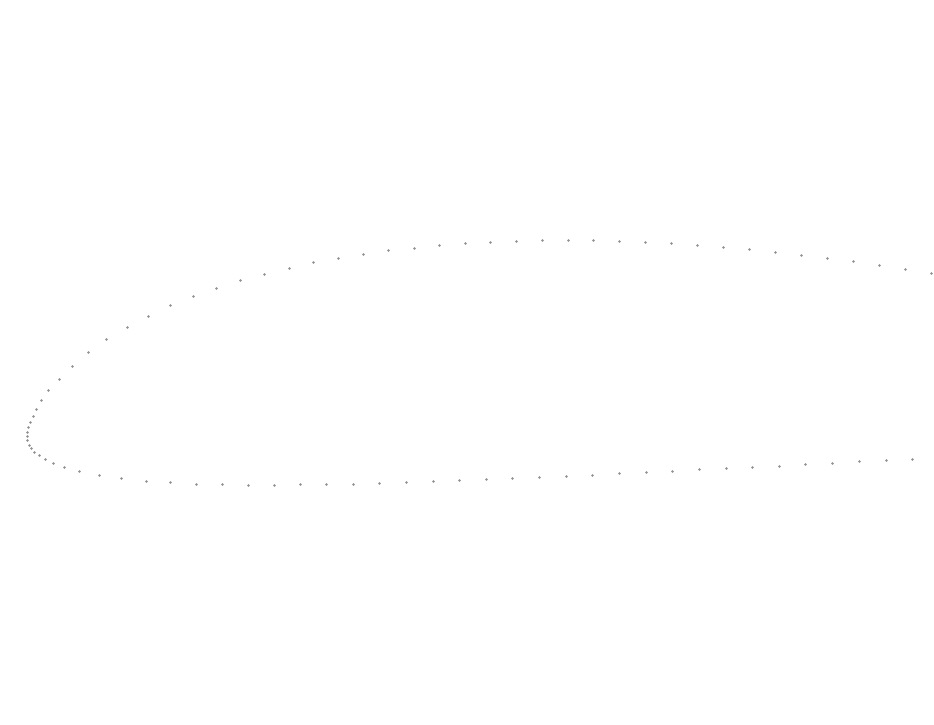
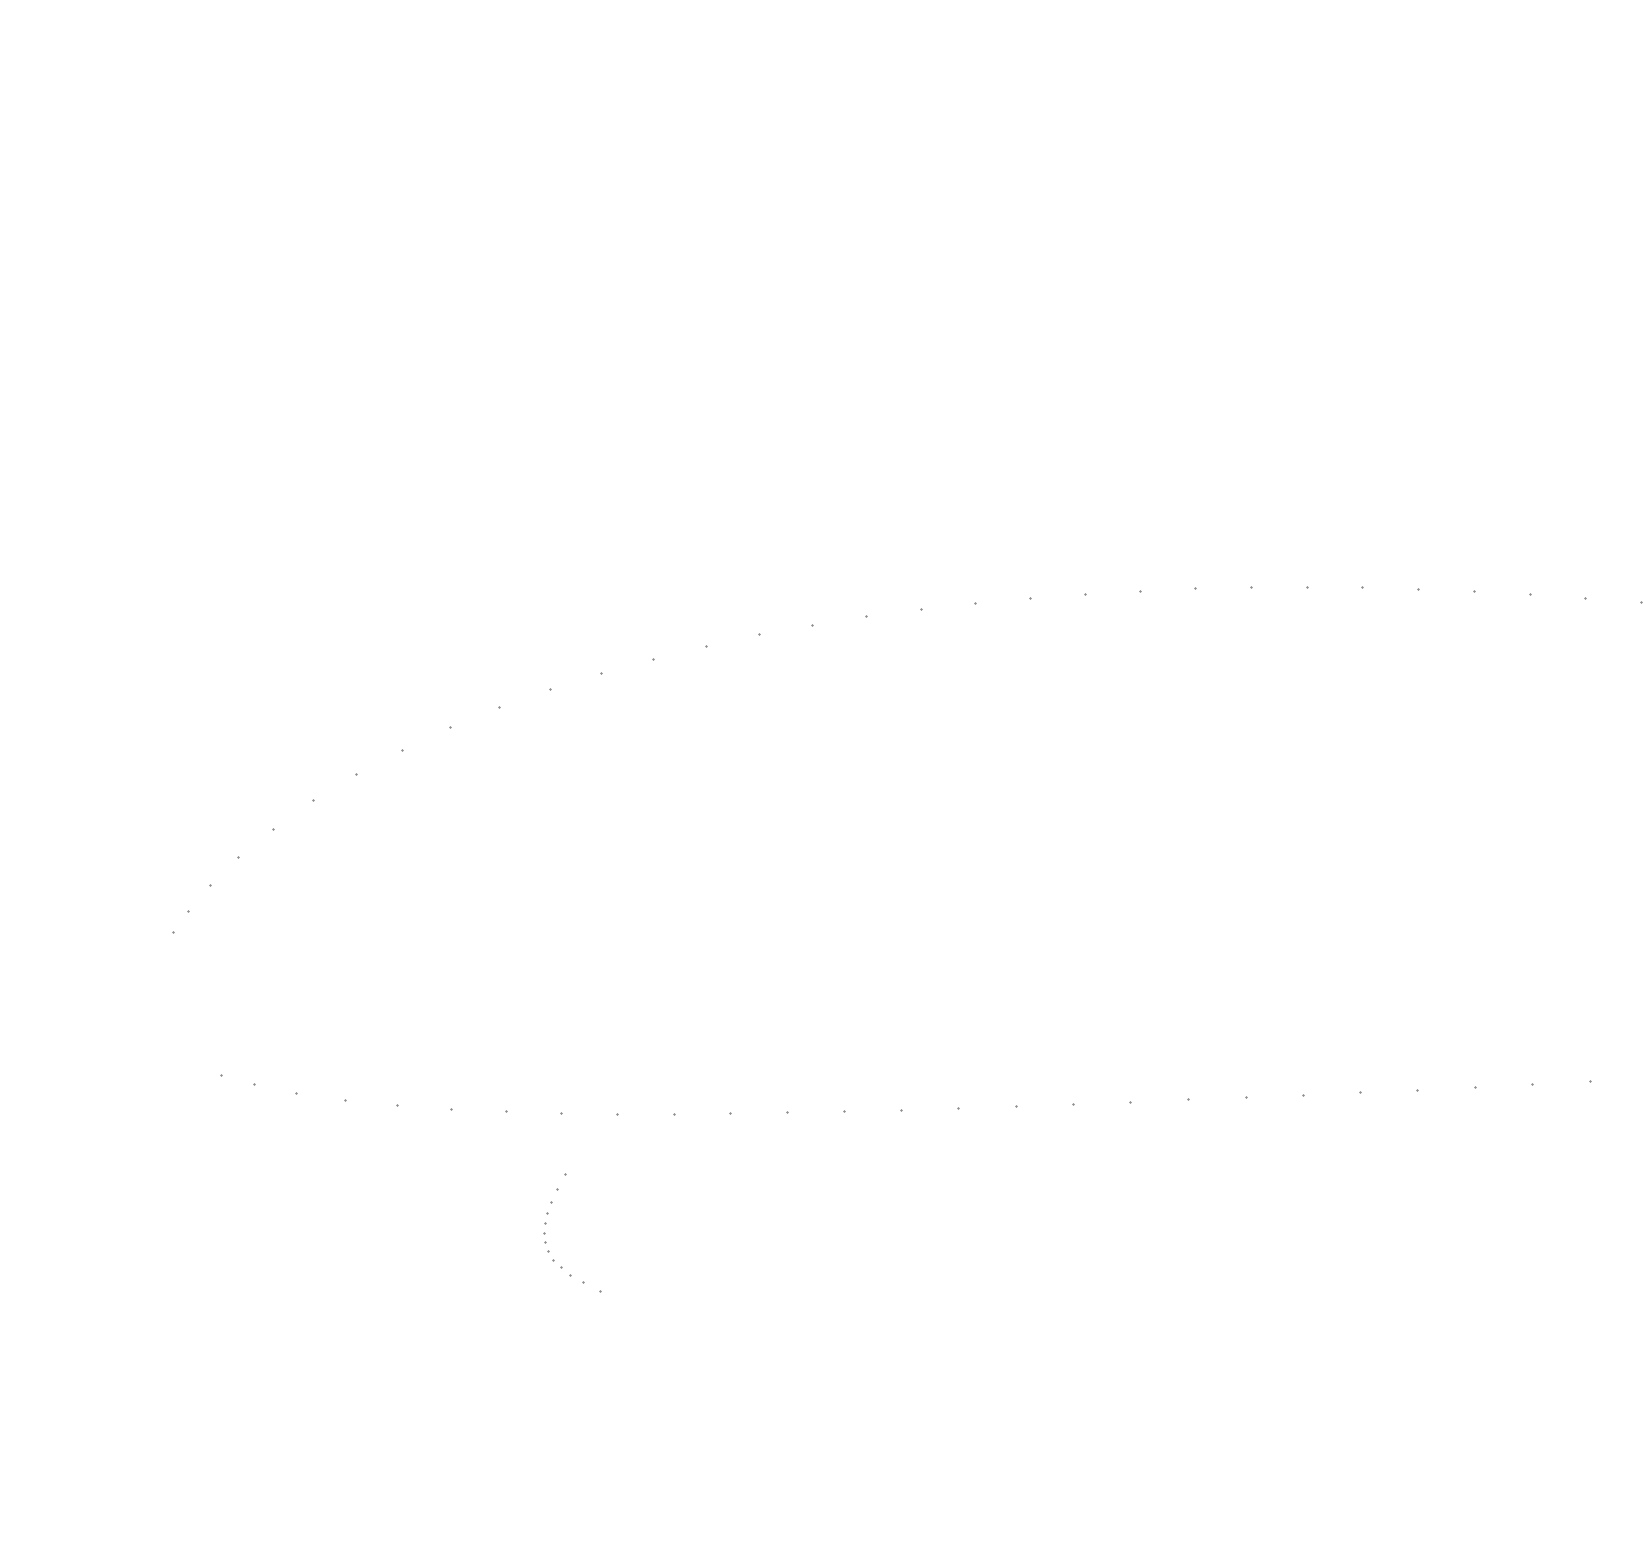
part: (28, 436) -> (547, 1234), moved

